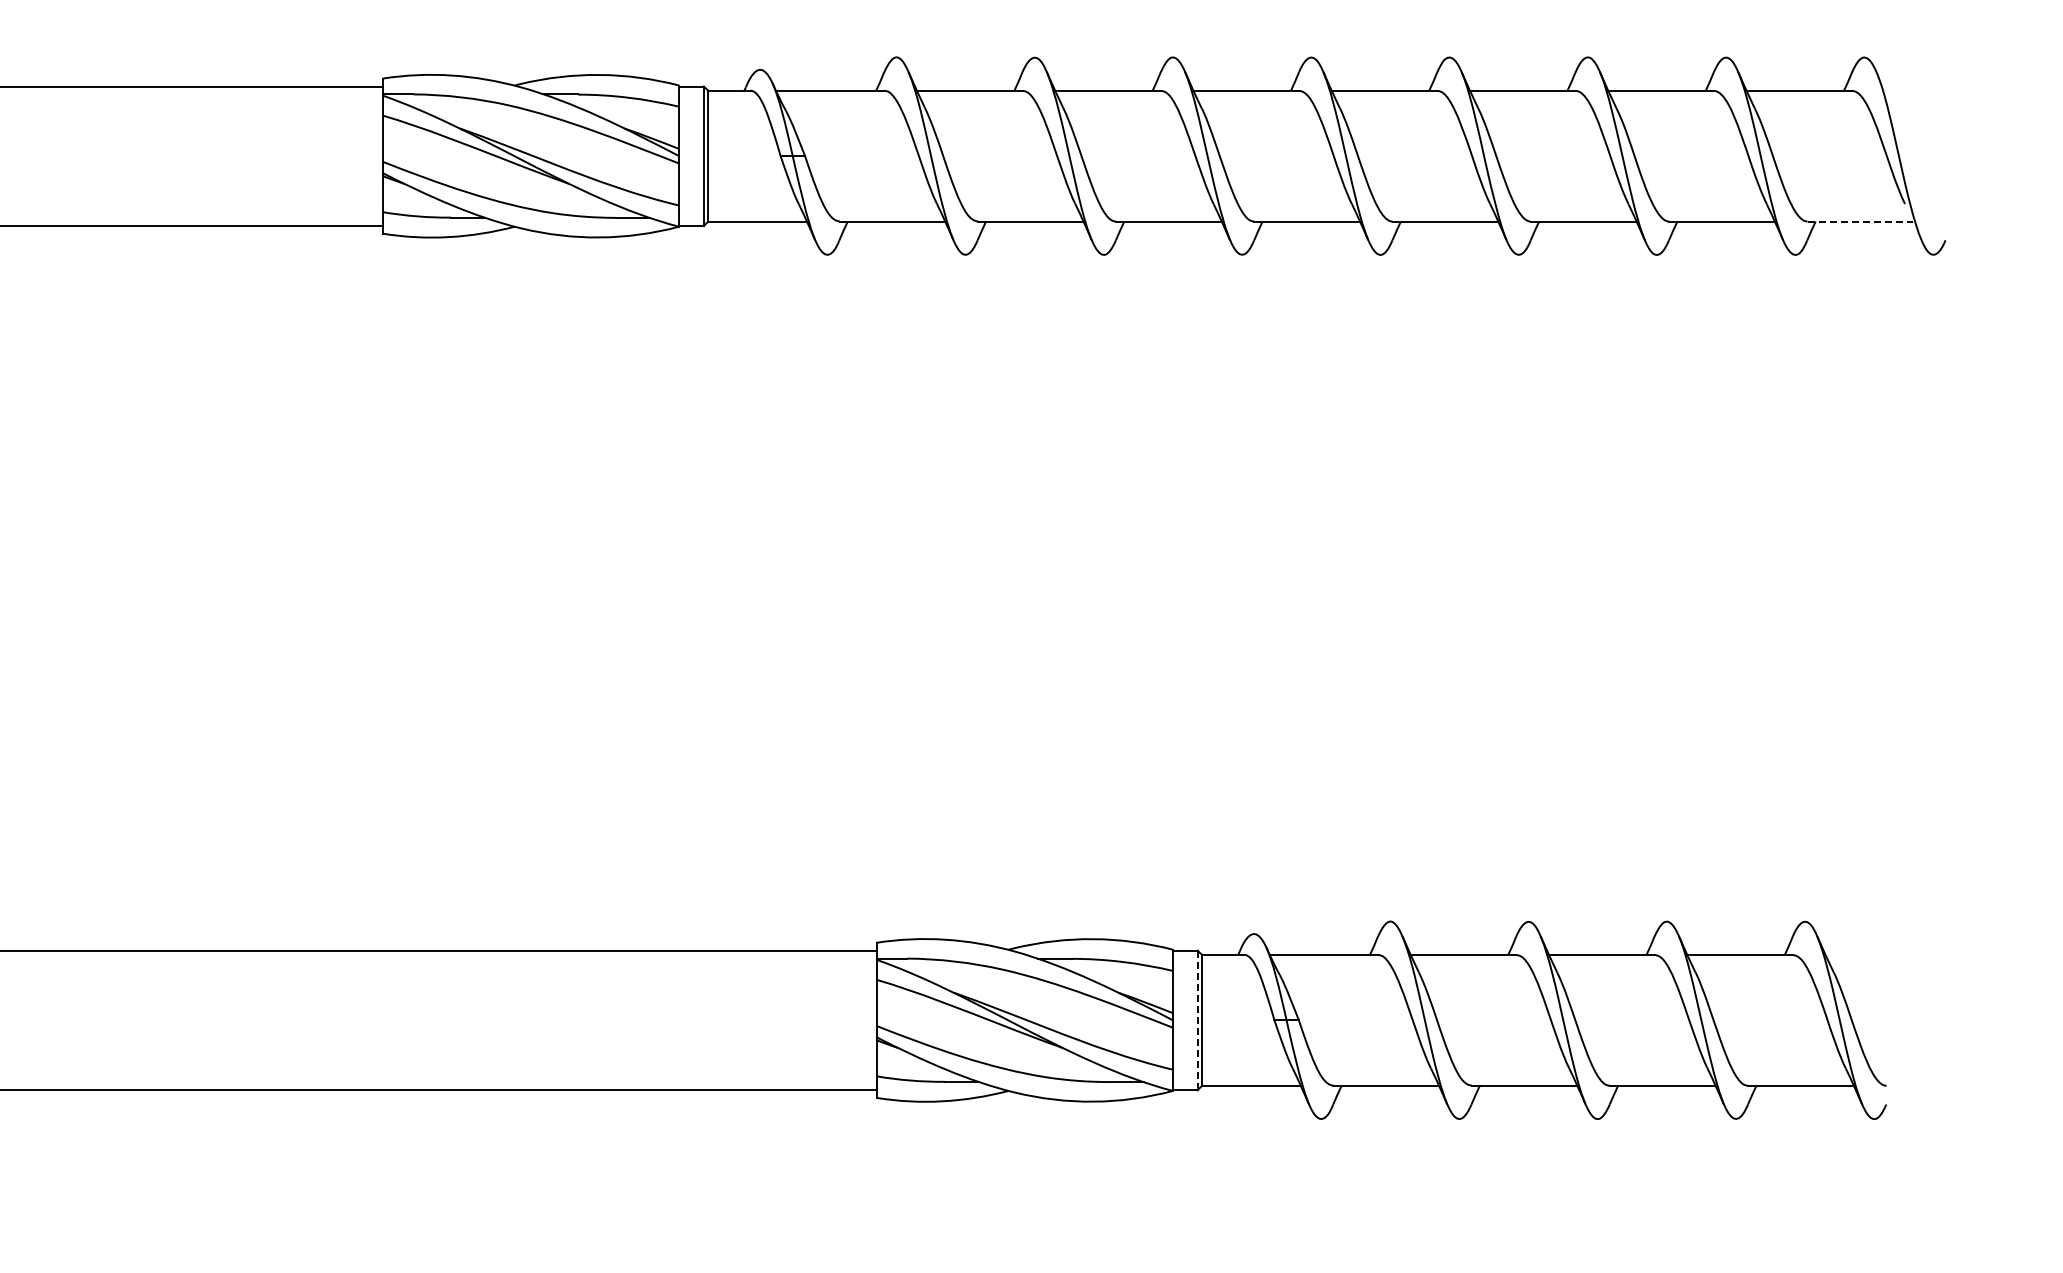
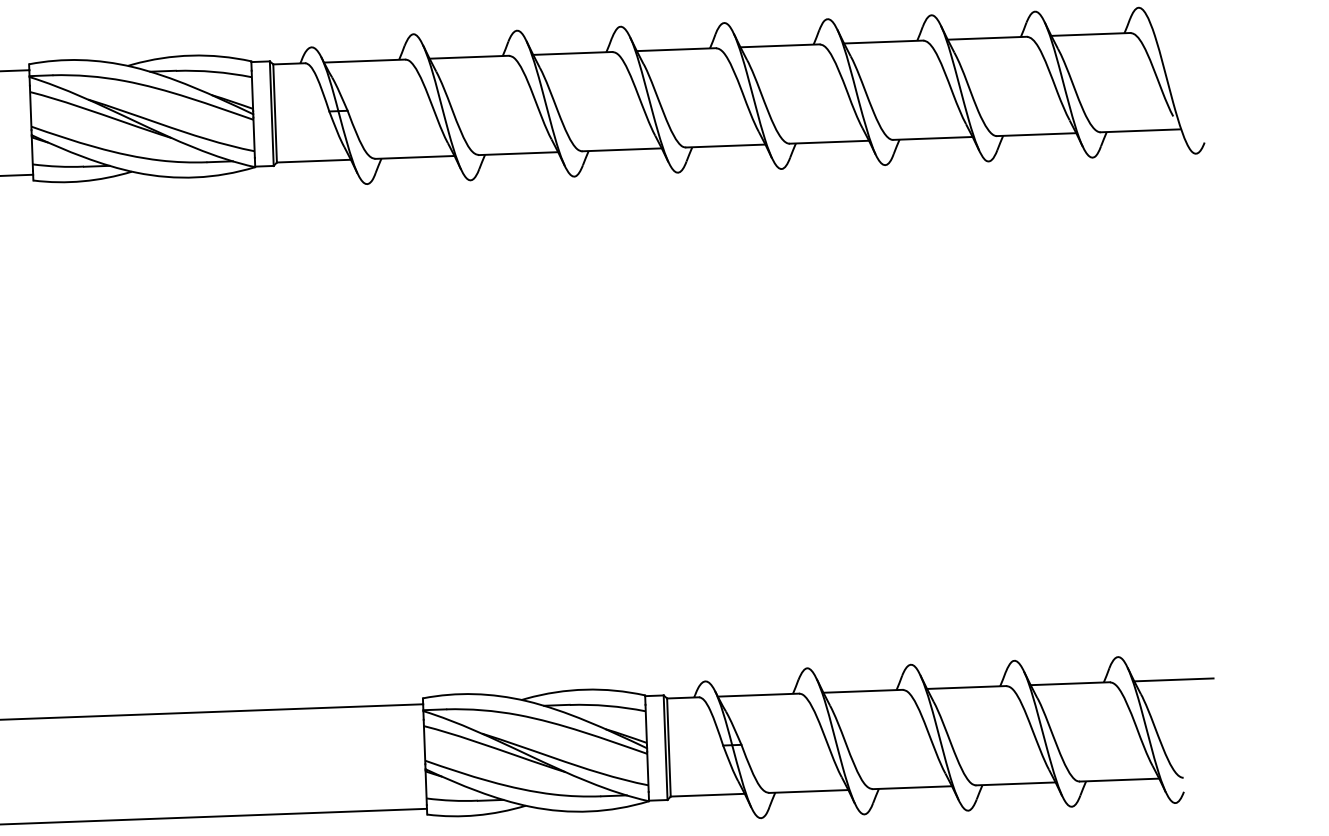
line: (1860, 221) -> (1140, 130), dashed -> solid
line: (1878, 954) -> (1174, 679), added
line: (1197, 1020) -> (665, 747), dashed -> solid

